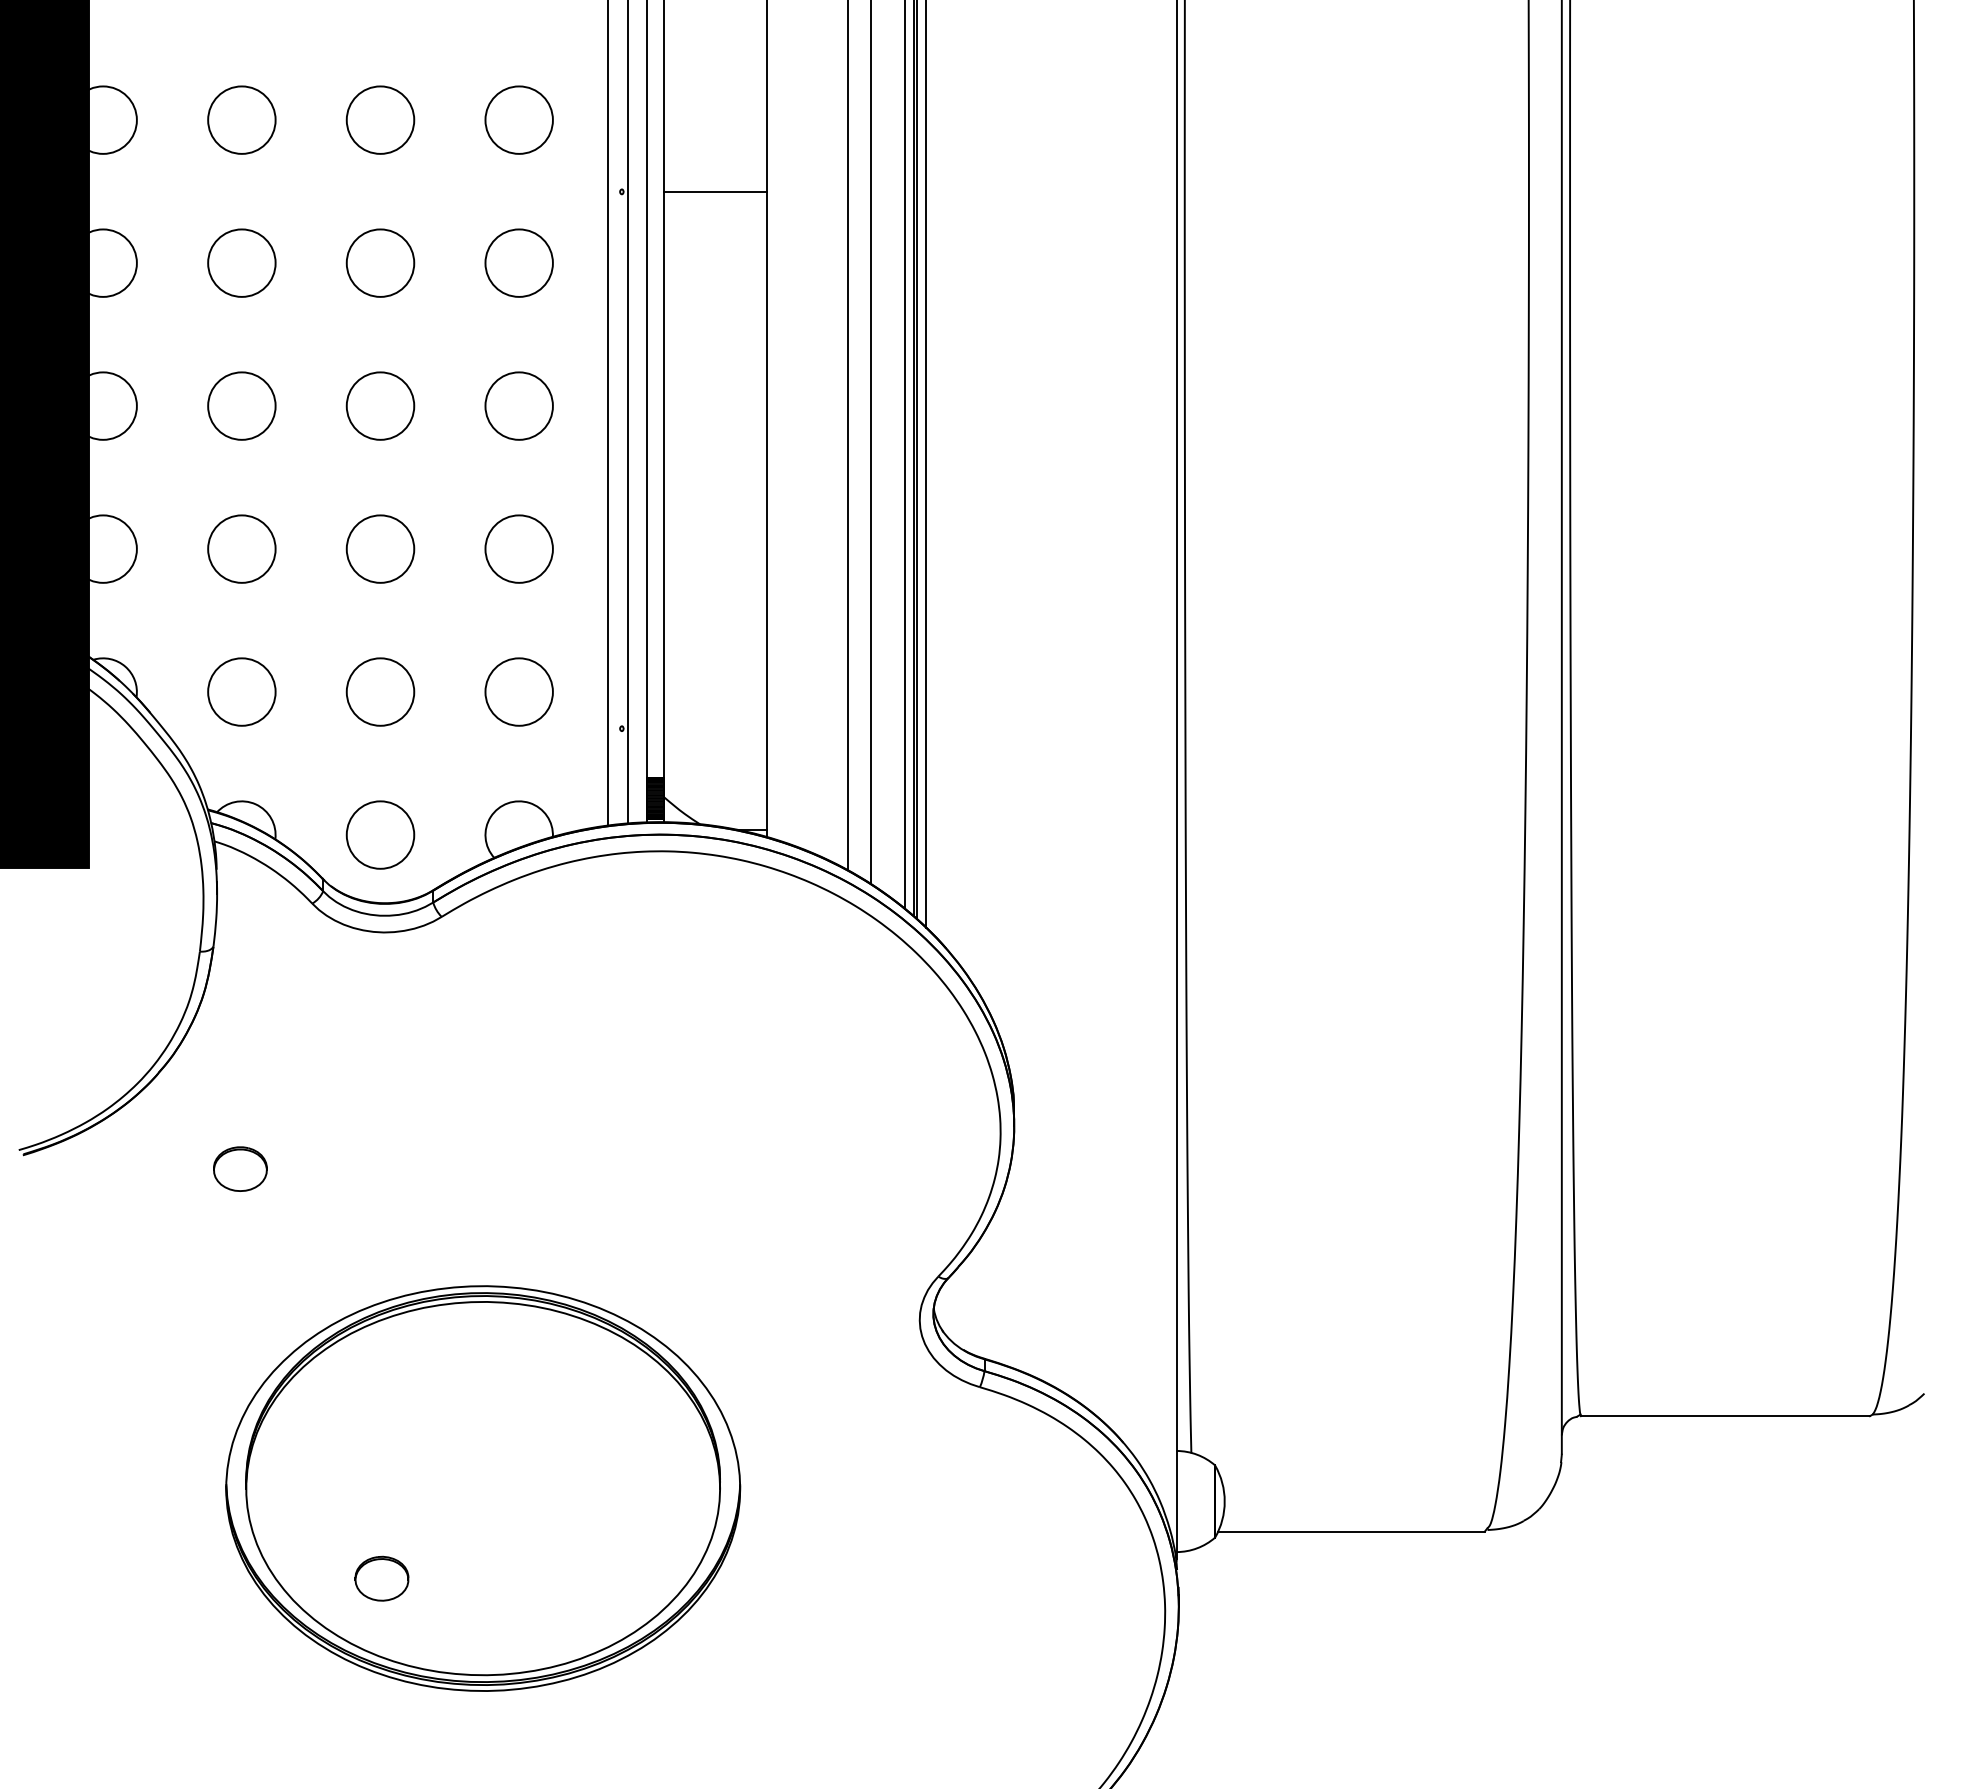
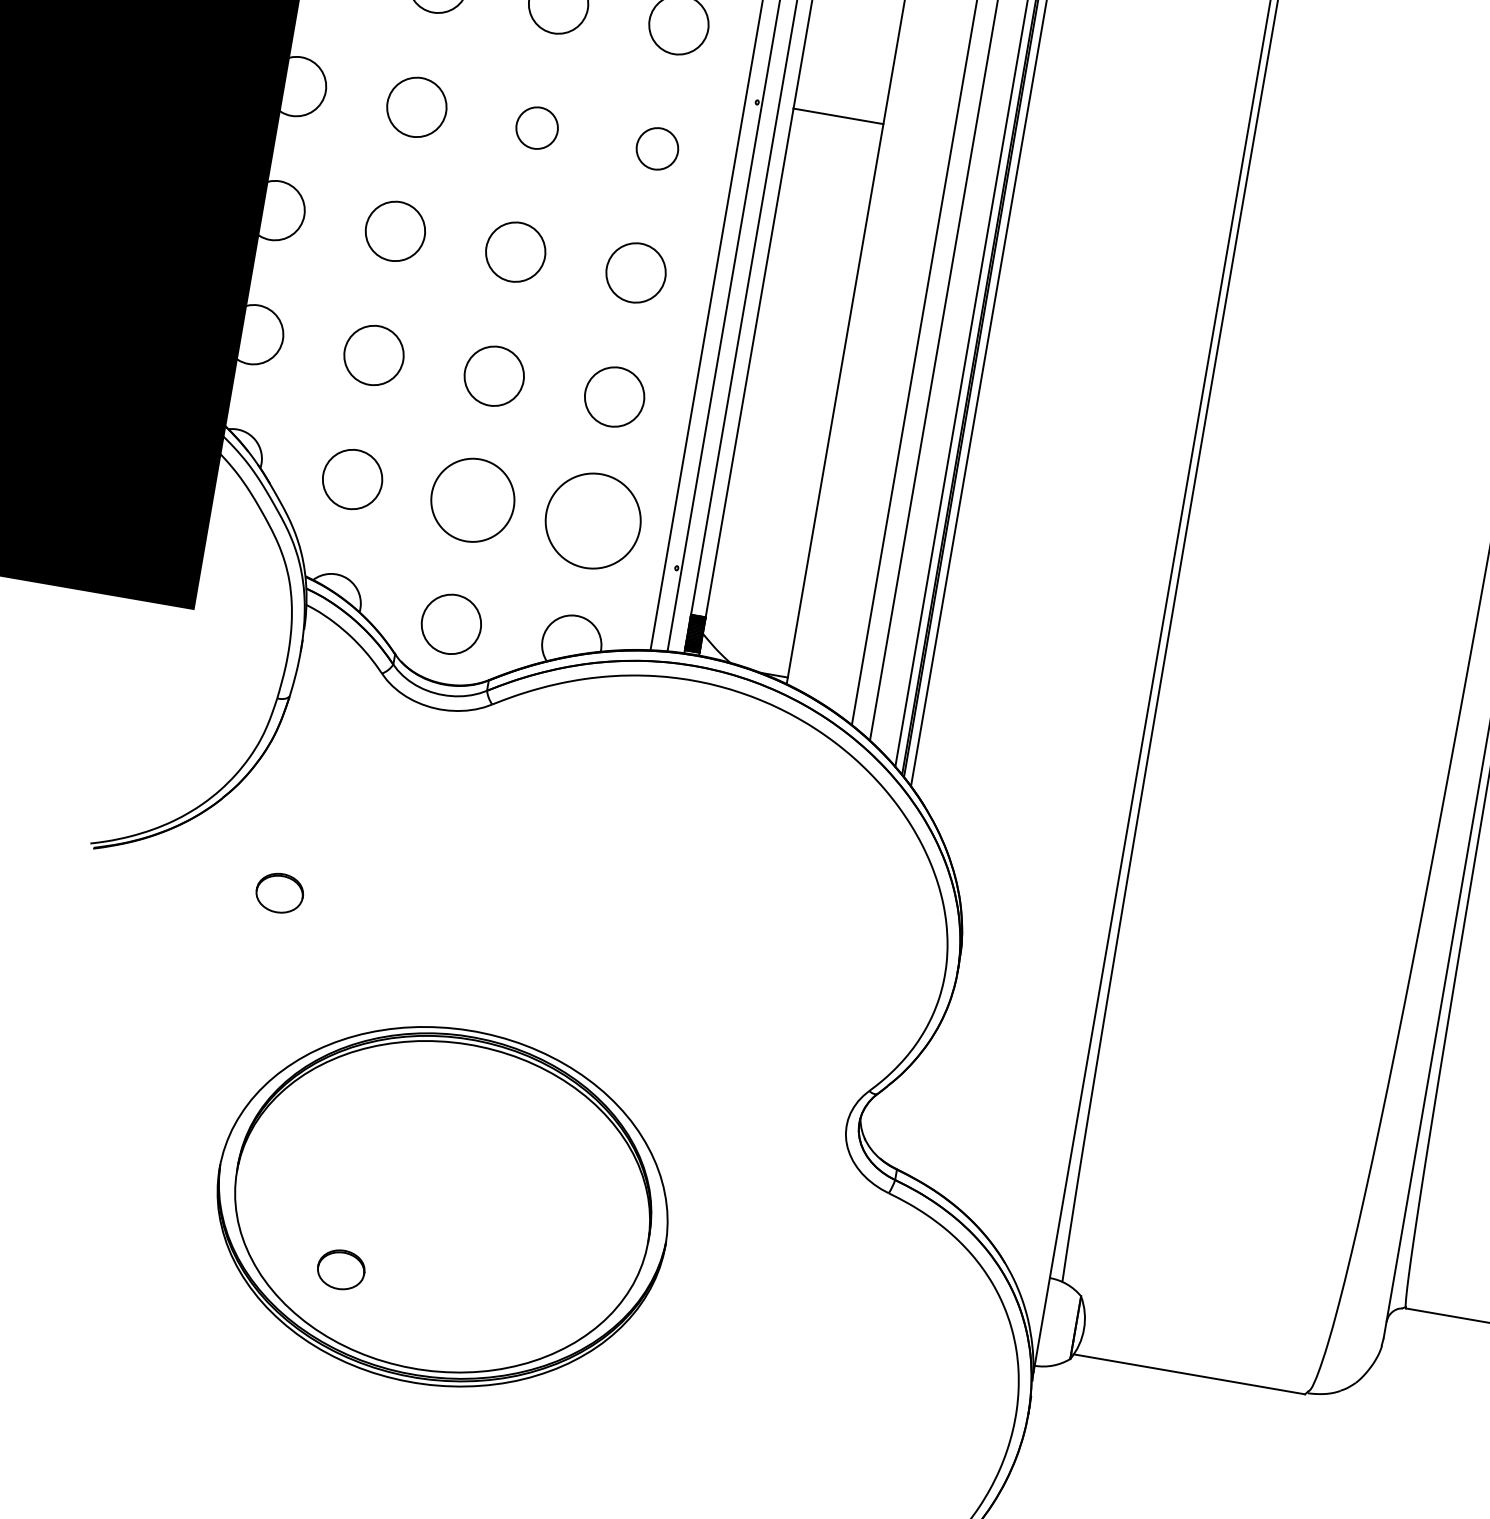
circle: (380, 262) -> (537, 127), size x0.7
circle: (518, 262) -> (656, 148), size x0.7
circle: (380, 691) -> (472, 499), size x1.4
circle: (518, 691) -> (592, 520), size x1.6

